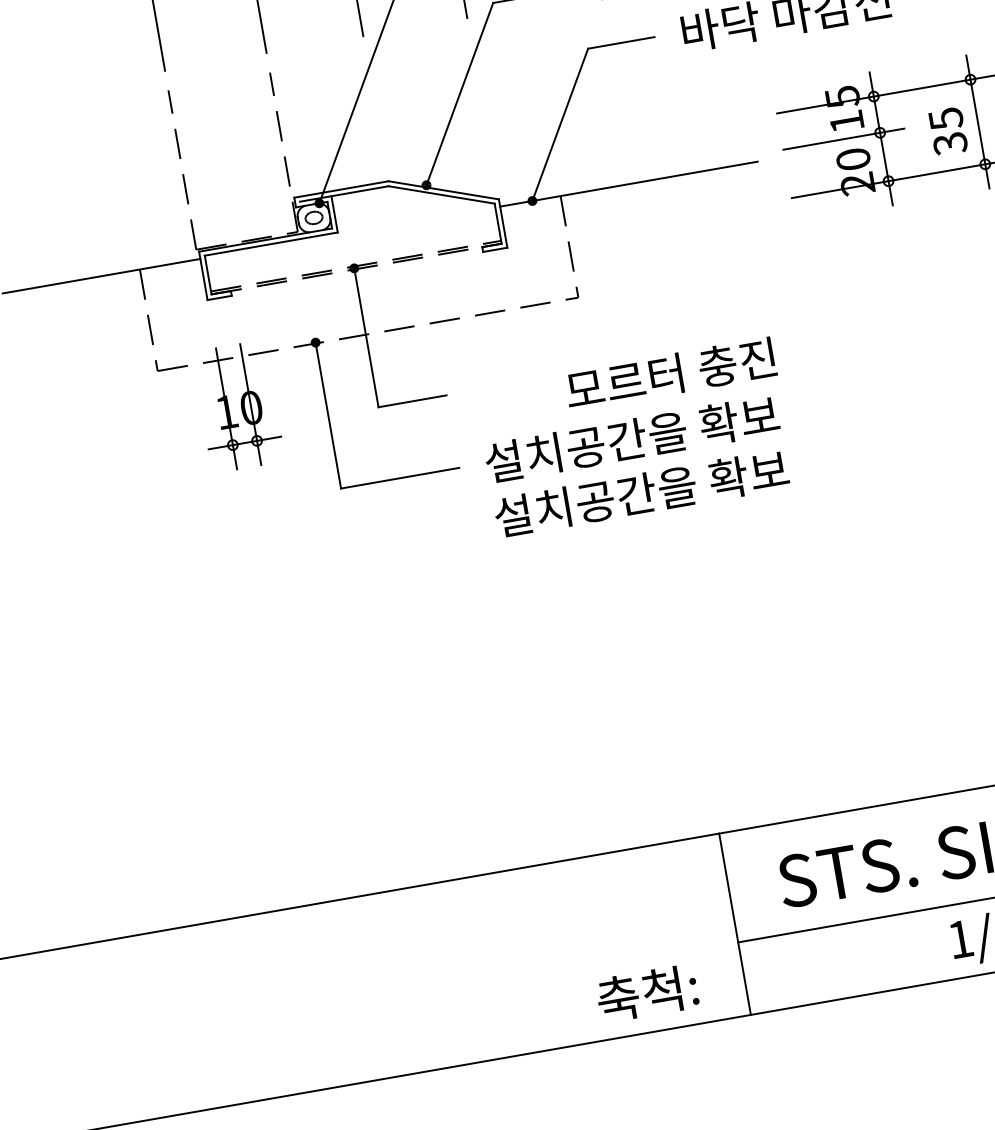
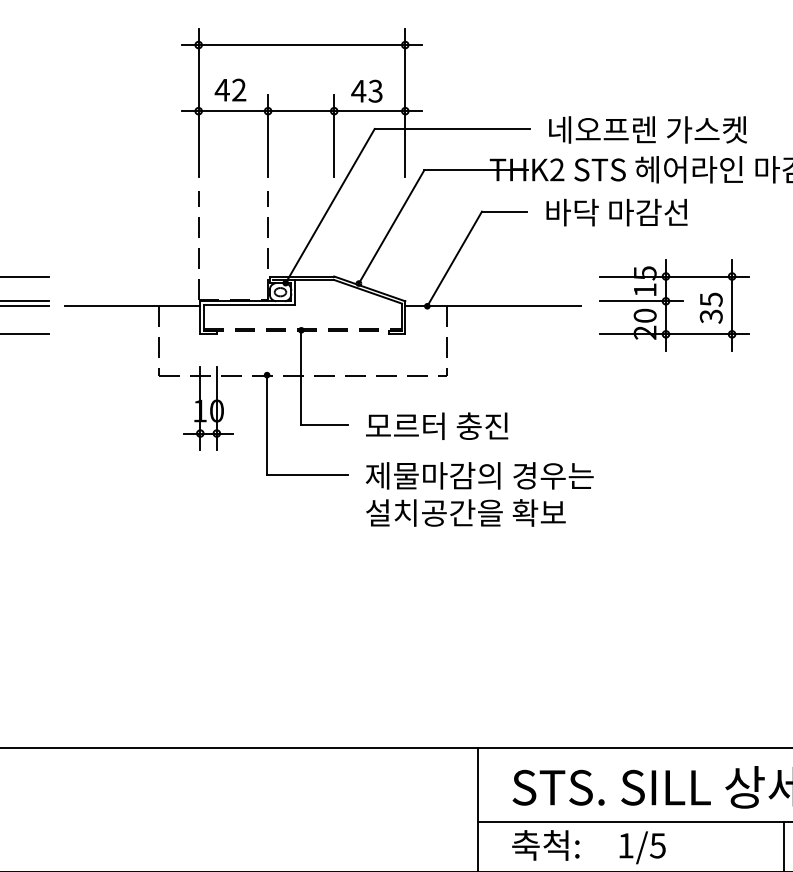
text: (671, 373) -> (437, 425), moved
text: (651, 435) -> (479, 475), 설치공간을 확보 -> 제물마감의 경우는
text: (646, 993) -> (545, 845), moved

